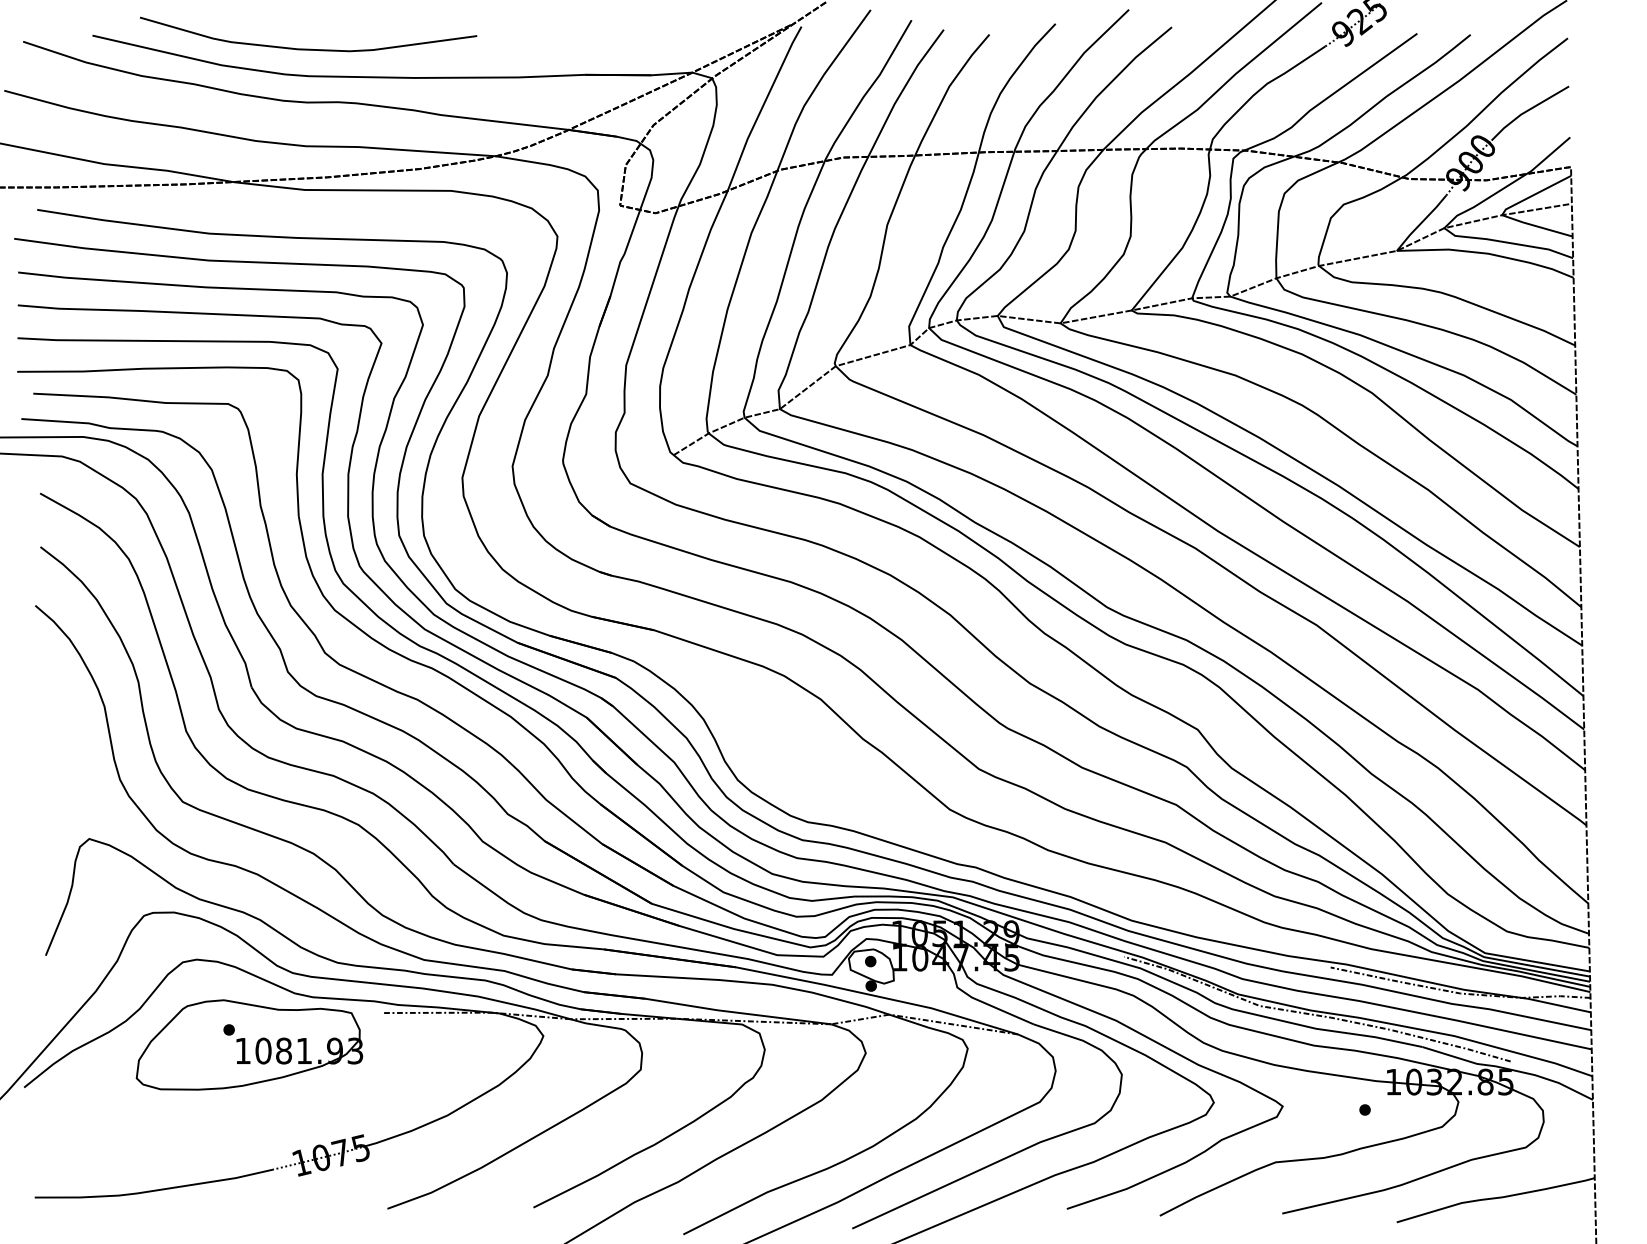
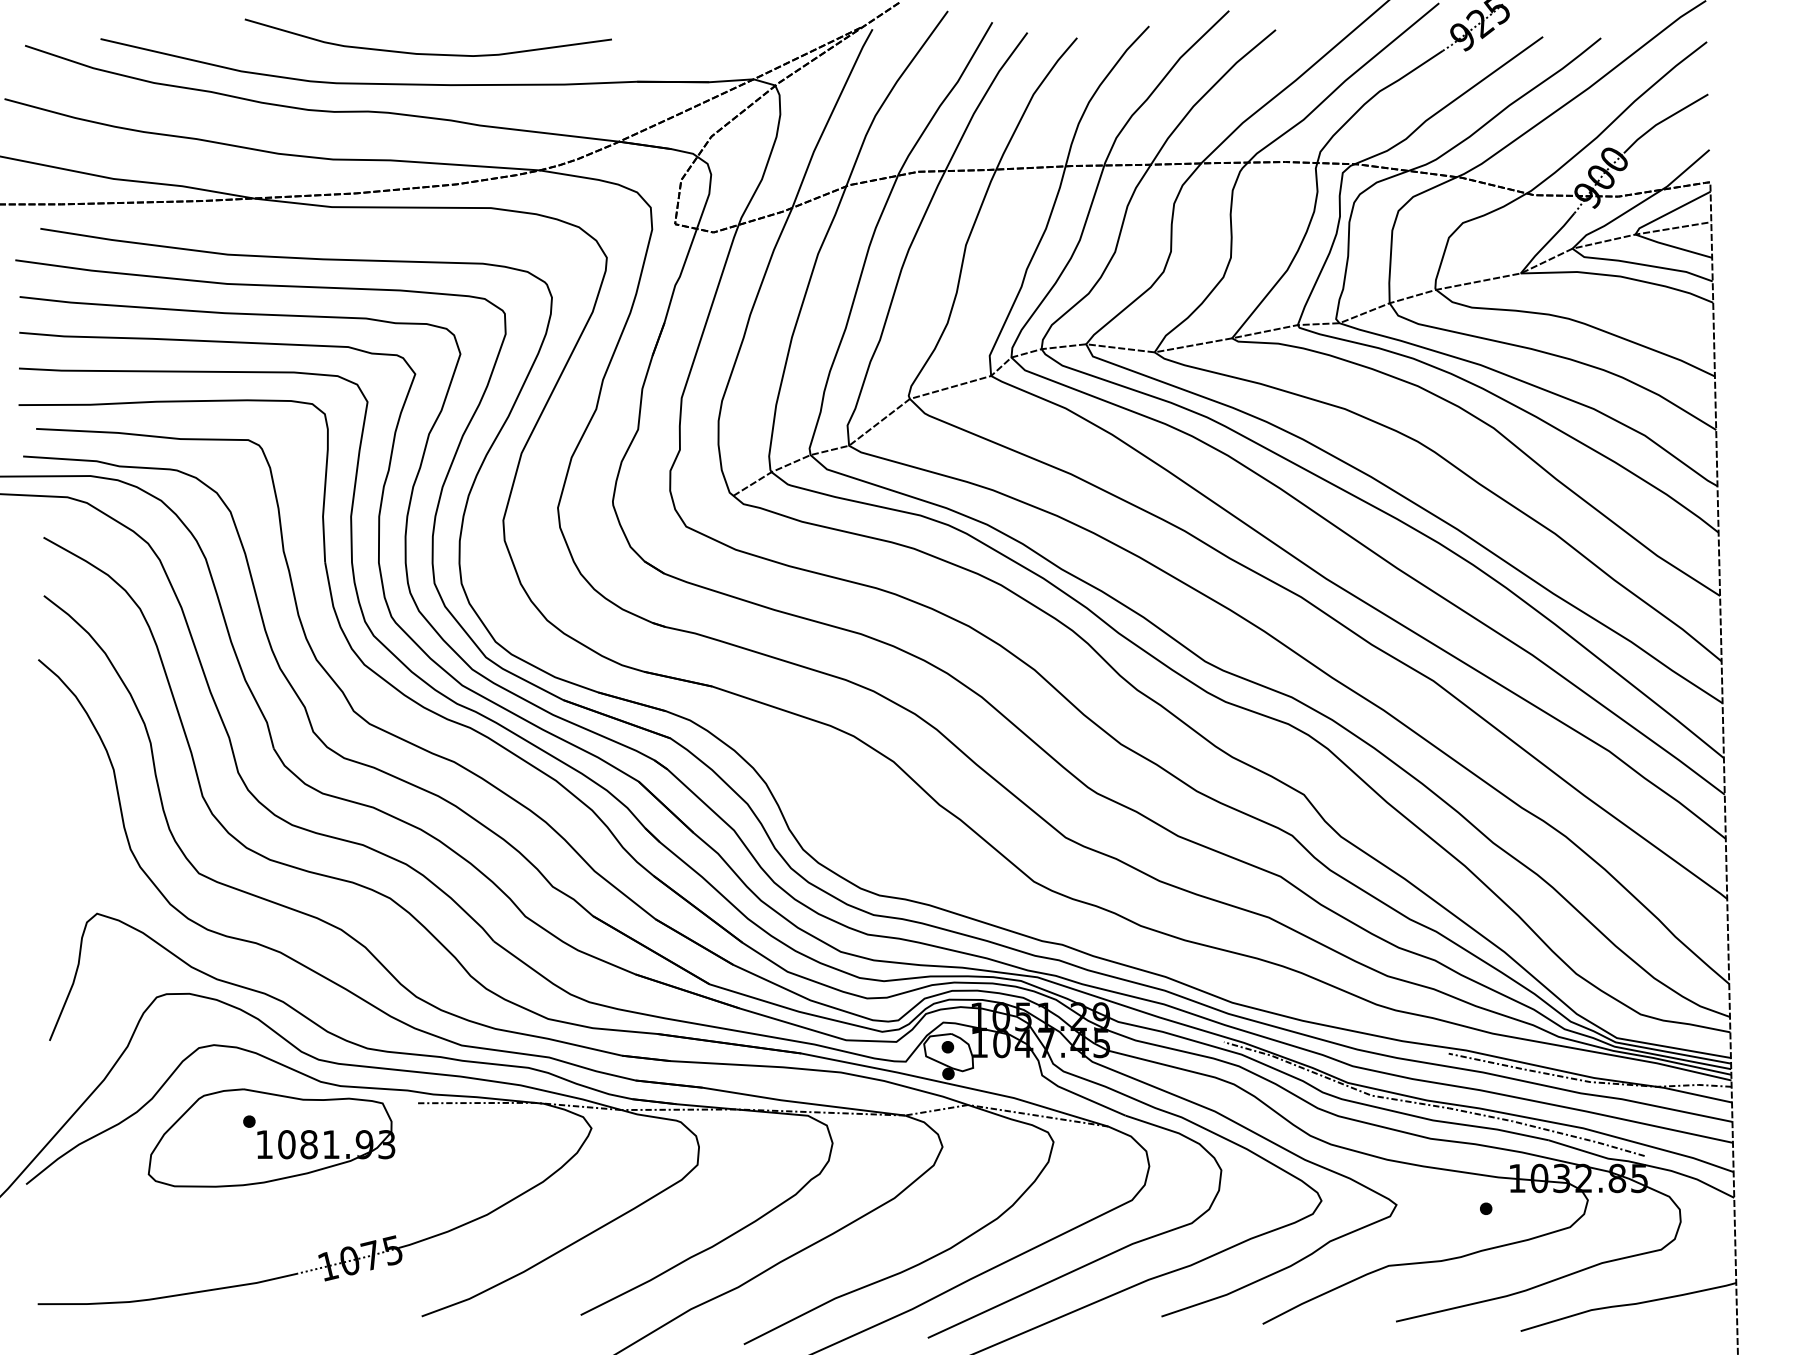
curve: (308, 48) -> (428, 53), moved

